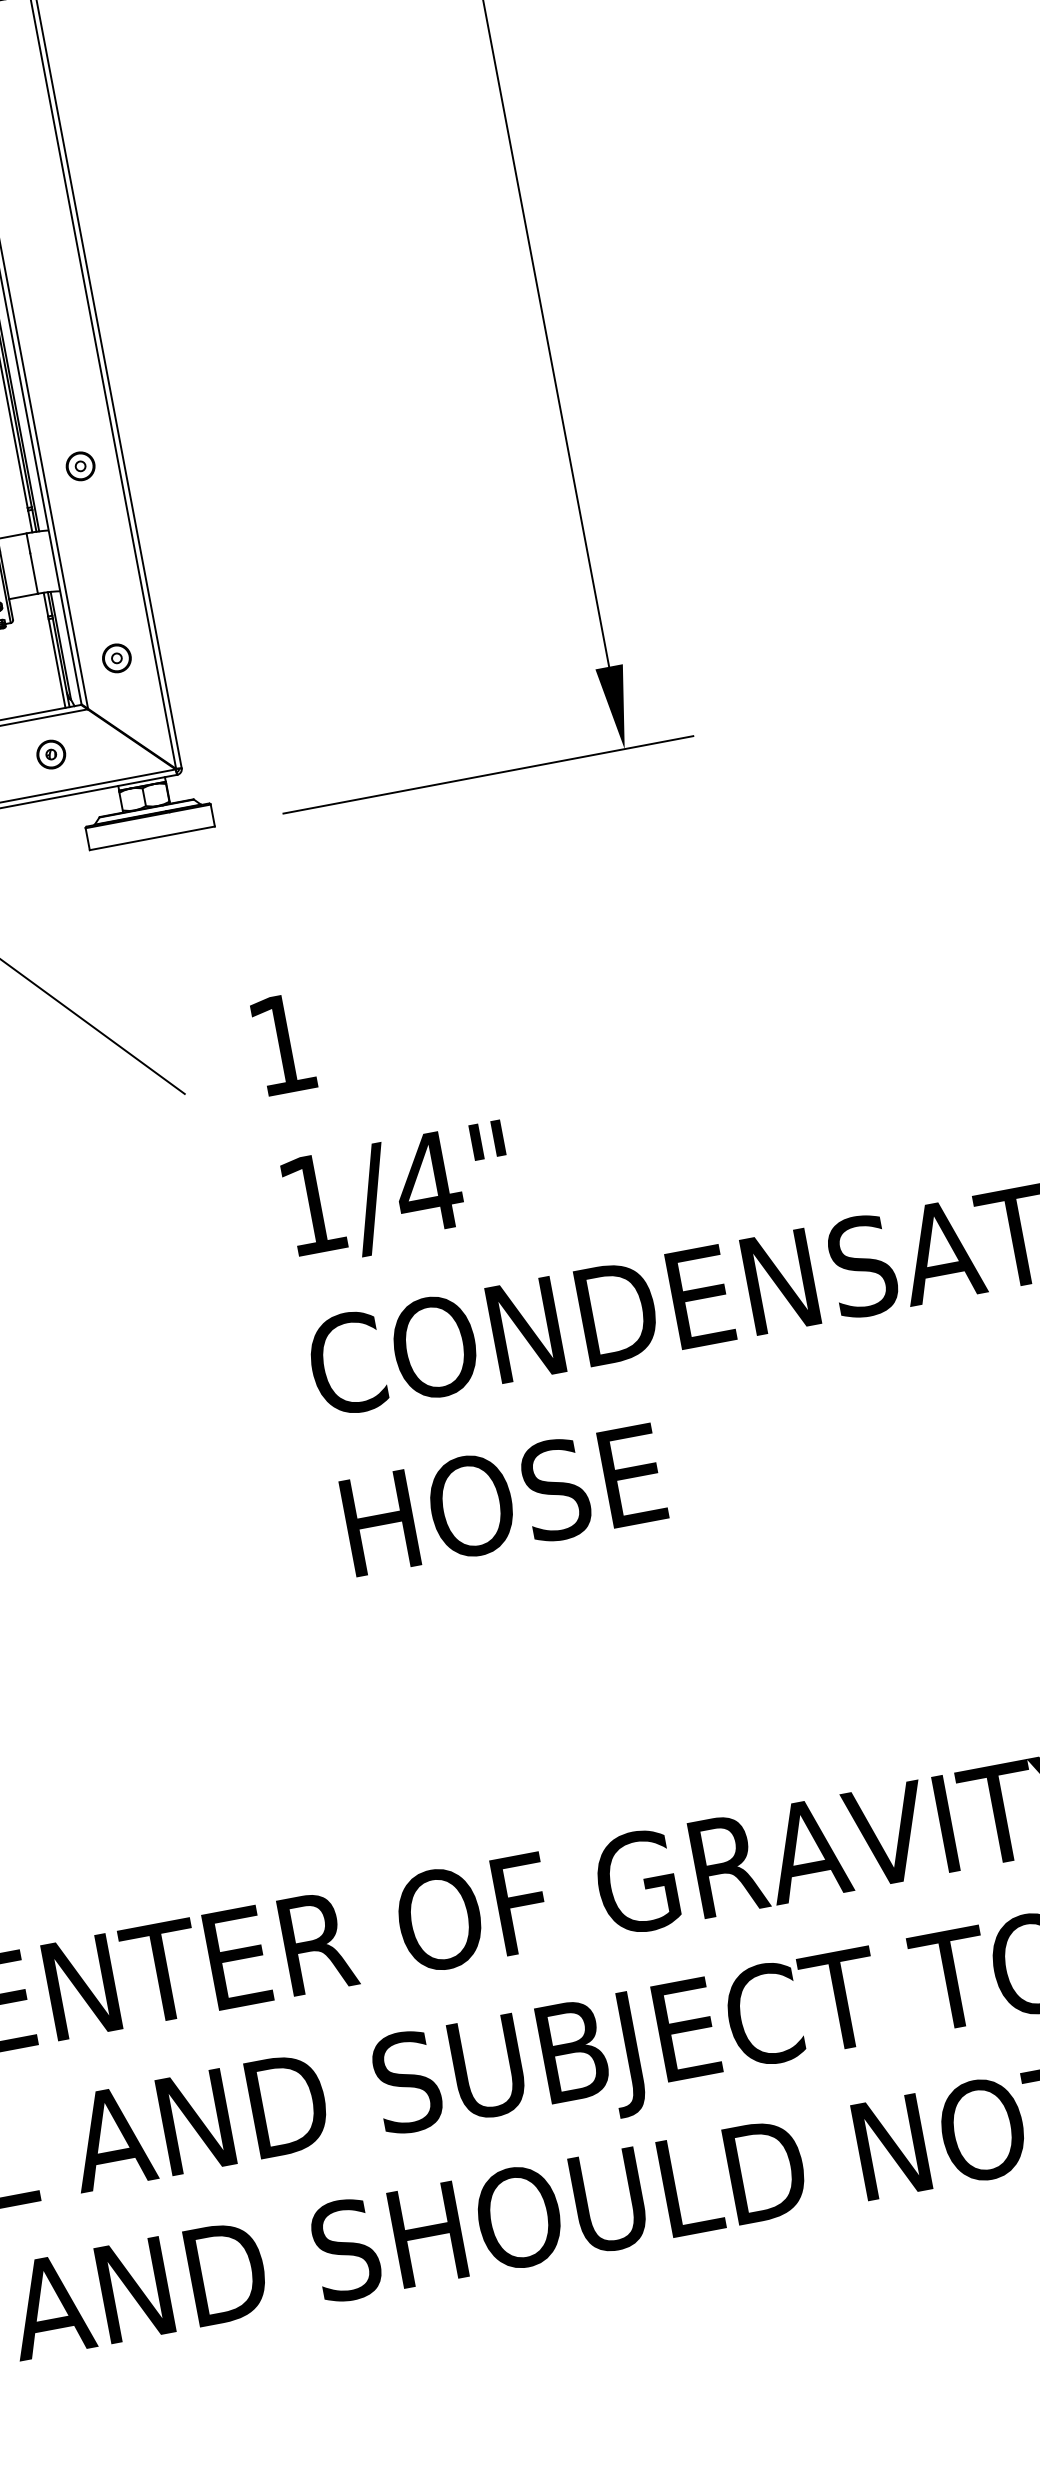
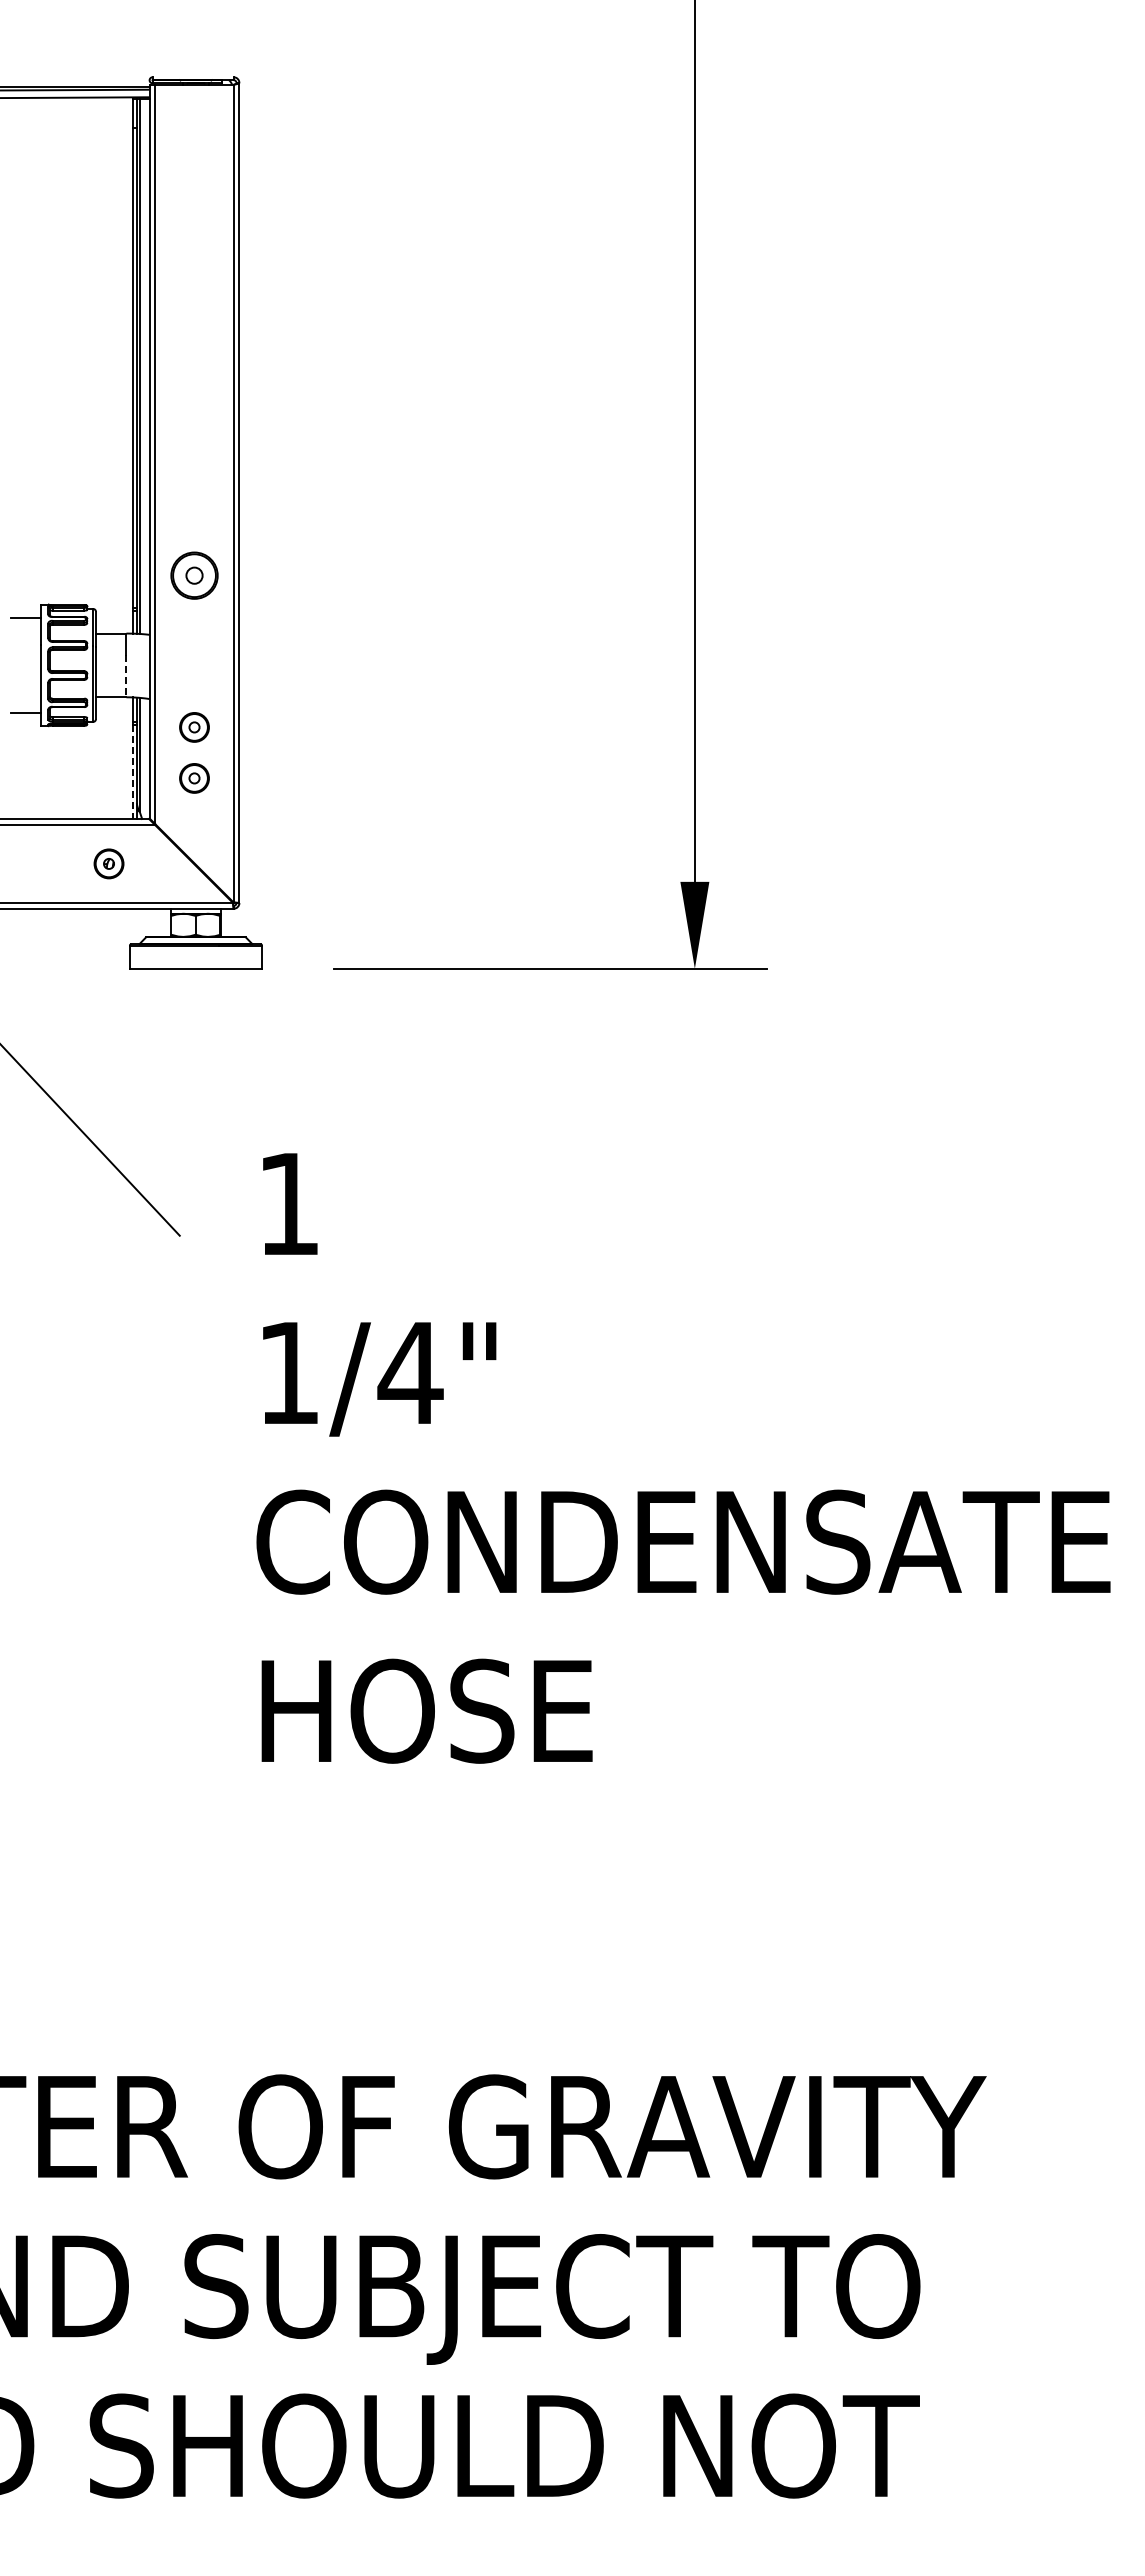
part: (80, 466) -> (194, 575), size x1.6
line: (34, 574) -> (126, 676), solid -> dashed
part: (107, 610) -> (194, 727), added
line: (57, 663) -> (132, 772), solid -> dashed

